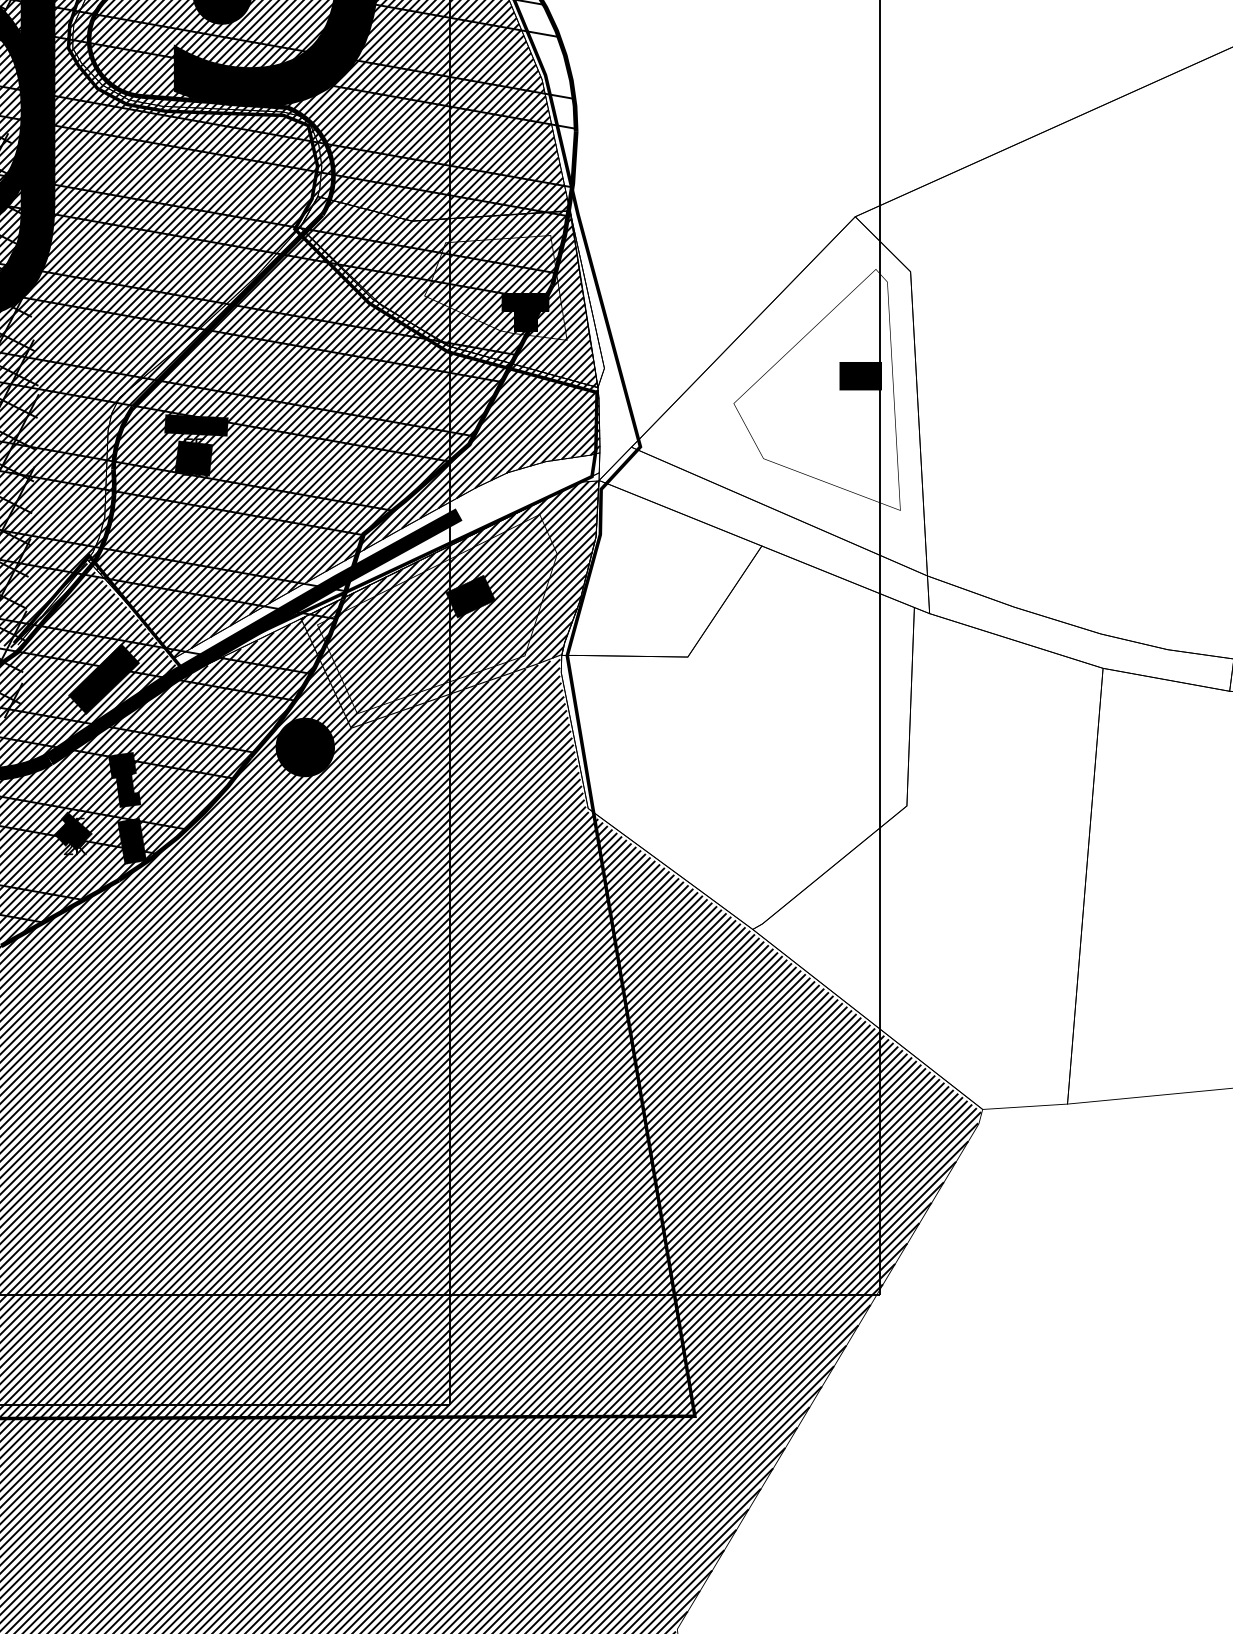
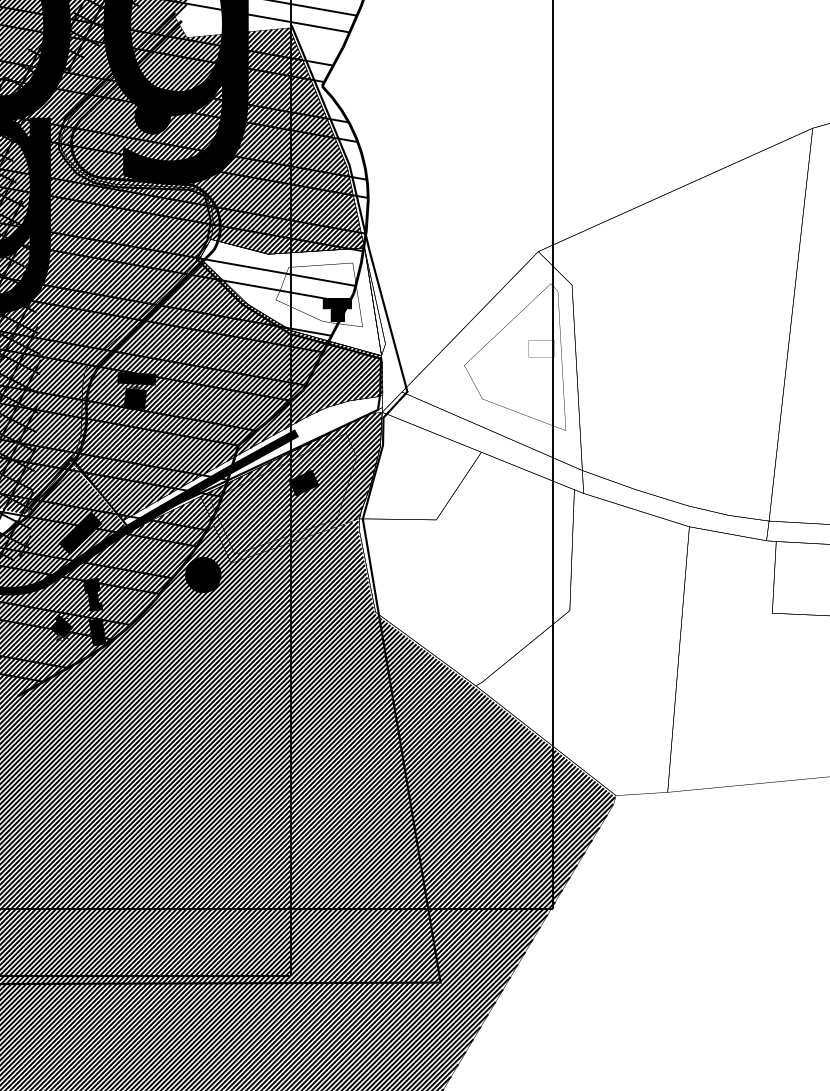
hatch: (450, 290) -> (291, 296), removed
fill: (860, 375) -> (541, 348), removed

